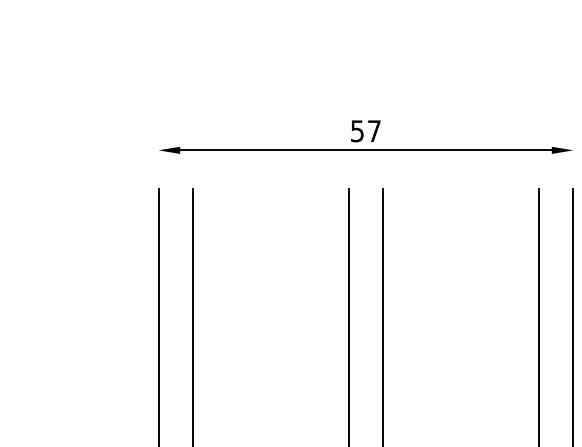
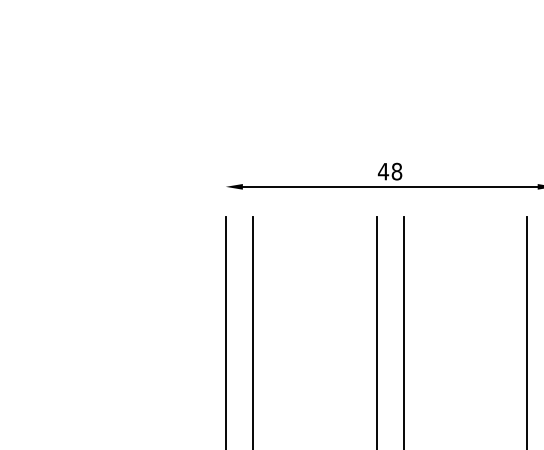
text: (364, 131) -> (389, 171), 57 -> 48

